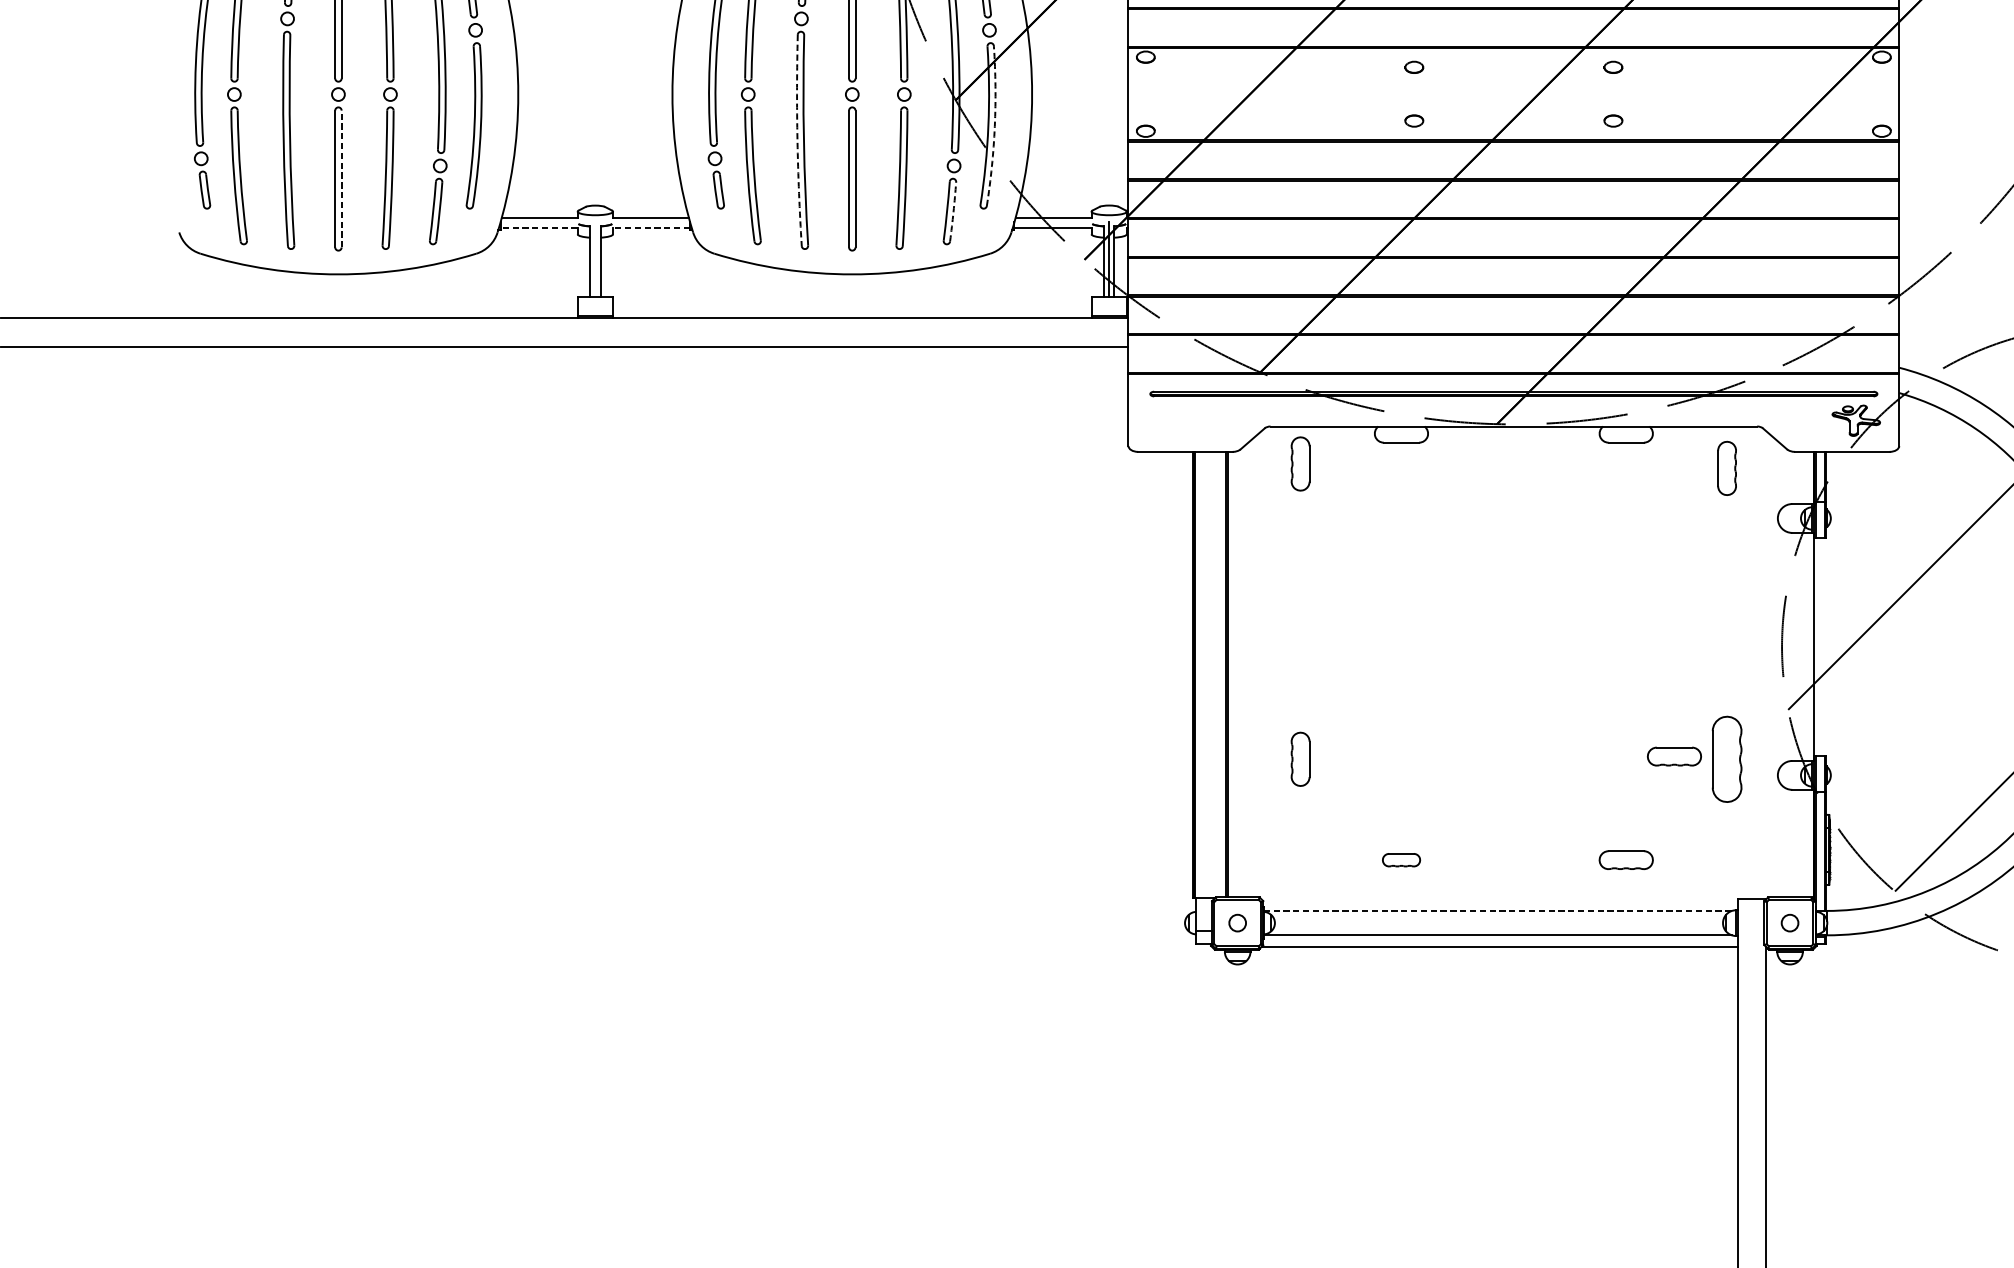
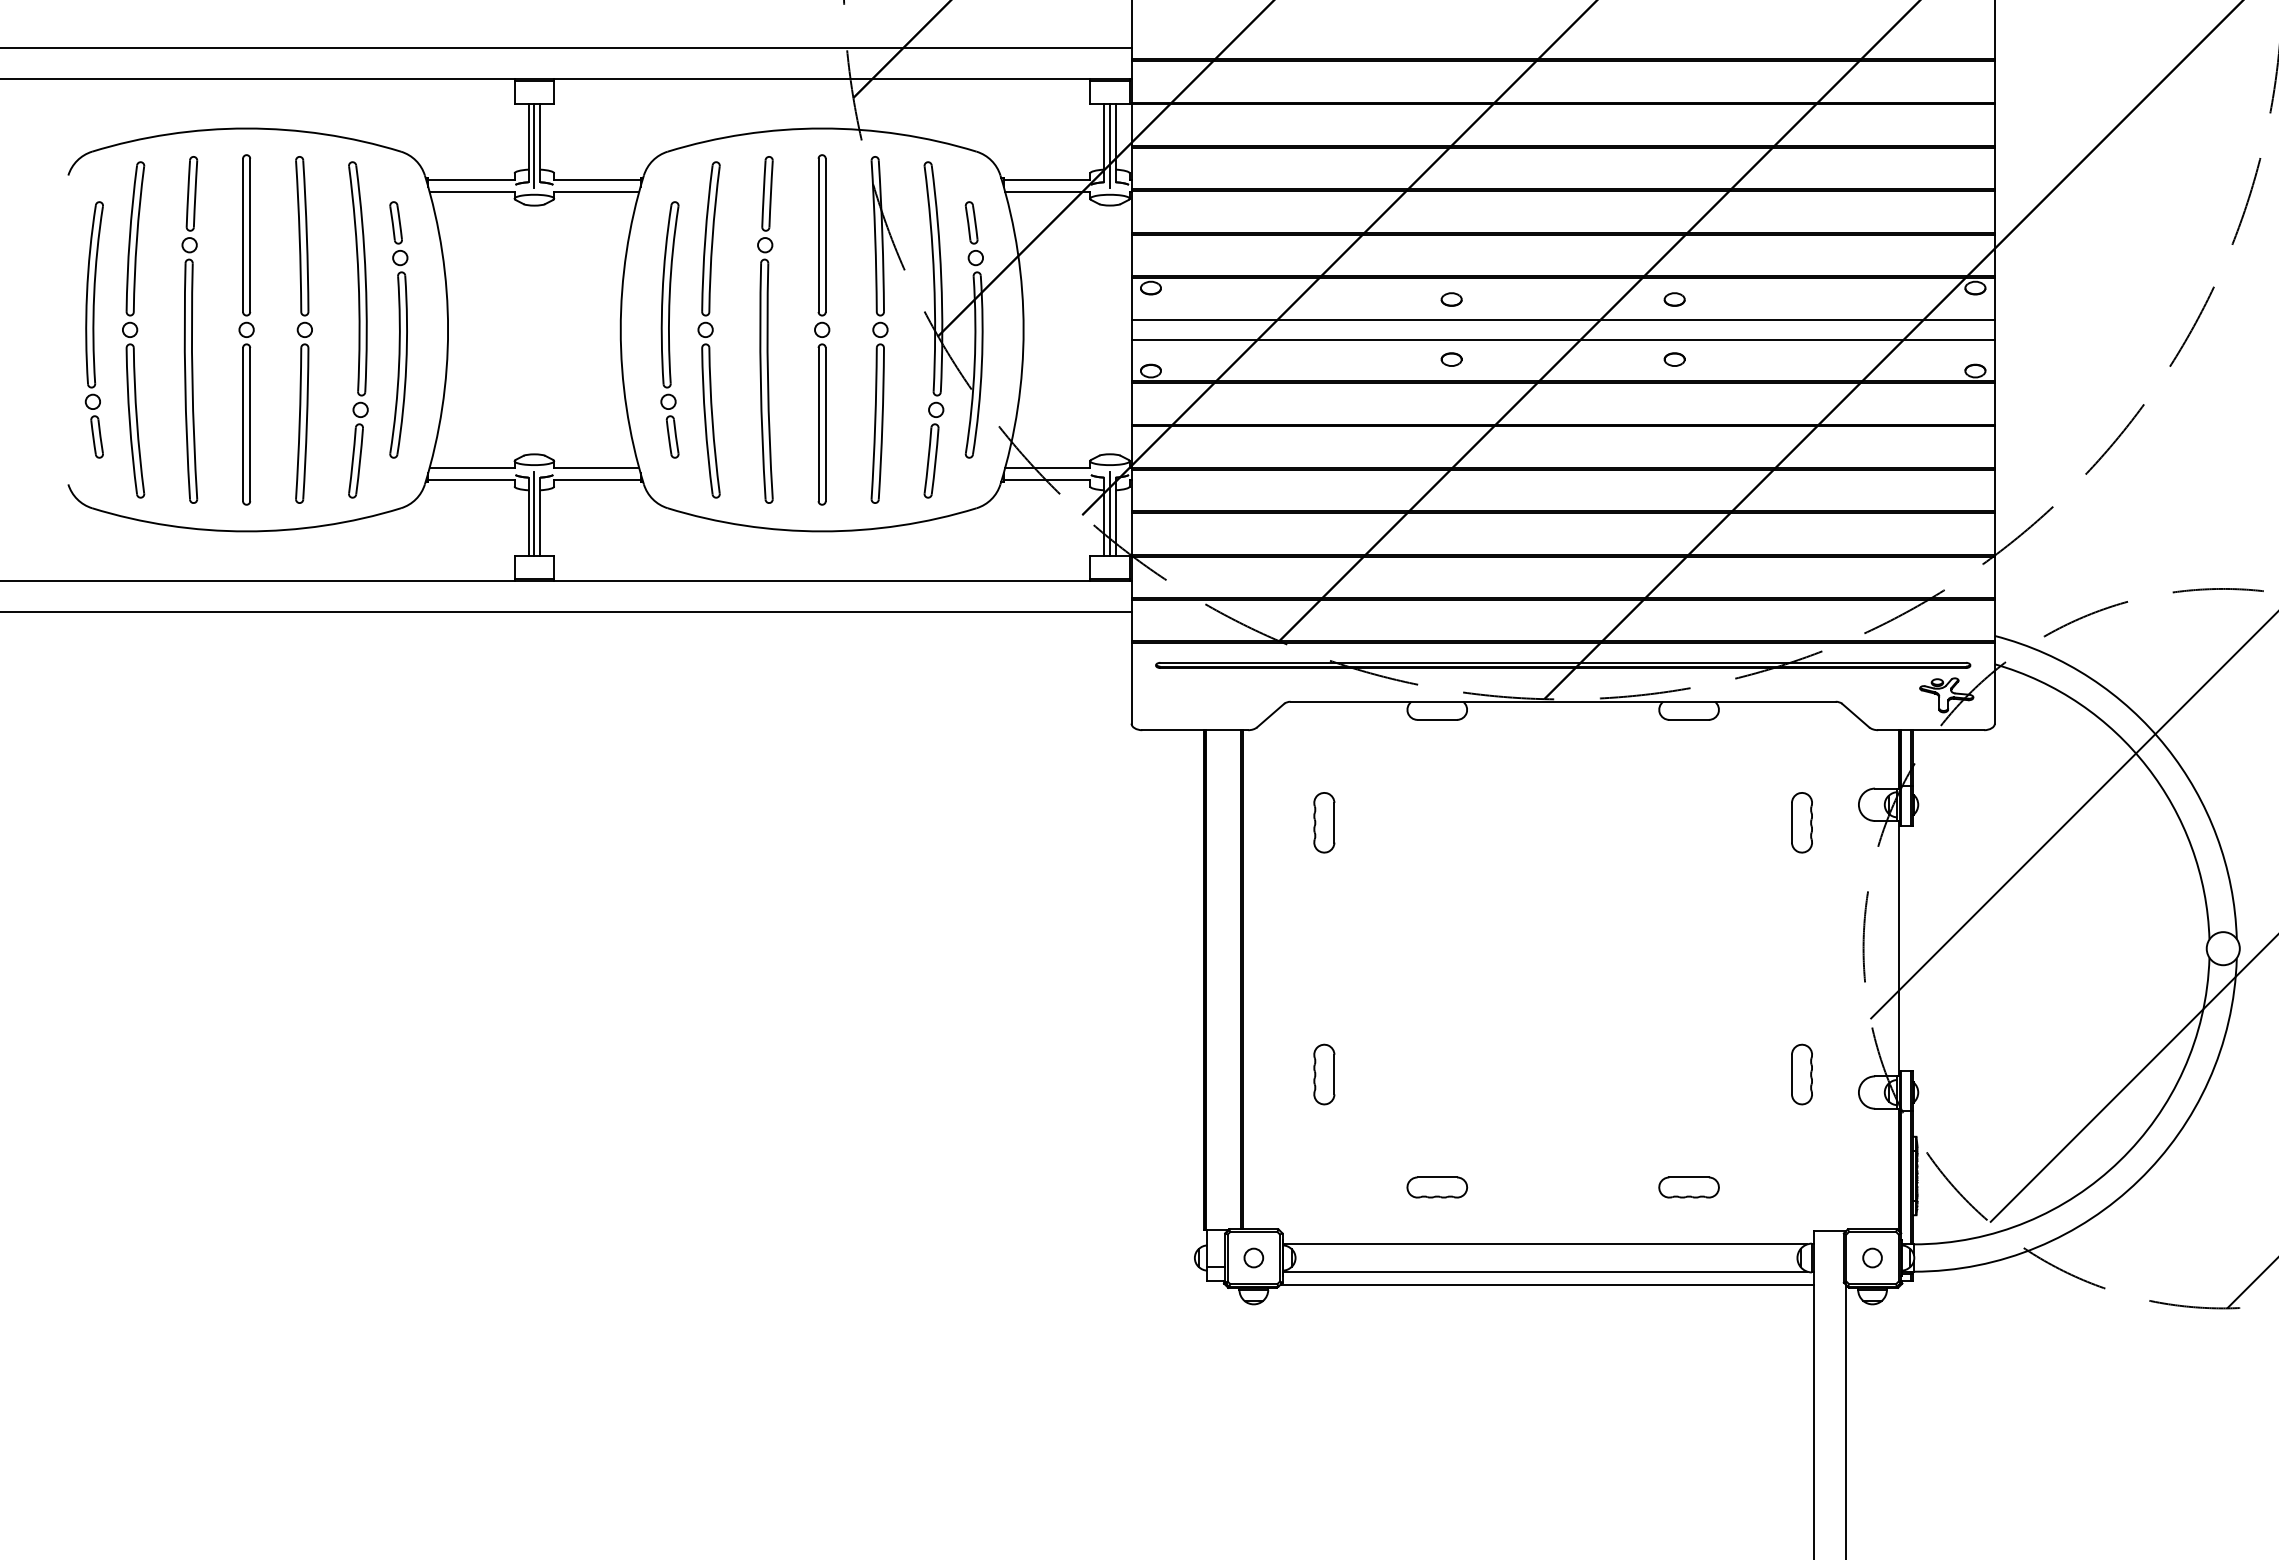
line: (1513, 85) -> (1562, 319), added
line: (1513, 103) -> (1562, 339), added
arc: (994, 126) -> (981, 365), dashed -> solid
arc: (797, 140) -> (760, 381), dashed -> solid
line: (341, 178) -> (250, 424), dashed -> solid
arc: (953, 211) -> (935, 461), dashed -> solid
line: (538, 228) -> (470, 479), dashed -> solid
line: (650, 228) -> (596, 479), dashed -> solid
line: (595, 259) -> (534, 514), added
part: (1300, 463) -> (1324, 822), moved
part: (1726, 468) -> (1801, 822), moved
part: (1673, 756) -> (1742, 1071), removed
part: (1726, 759) -> (1801, 1074), size x0.62
part: (1401, 860) -> (1437, 1187), size x1.43
line: (1498, 911) -> (1545, 1244), dashed -> solid

